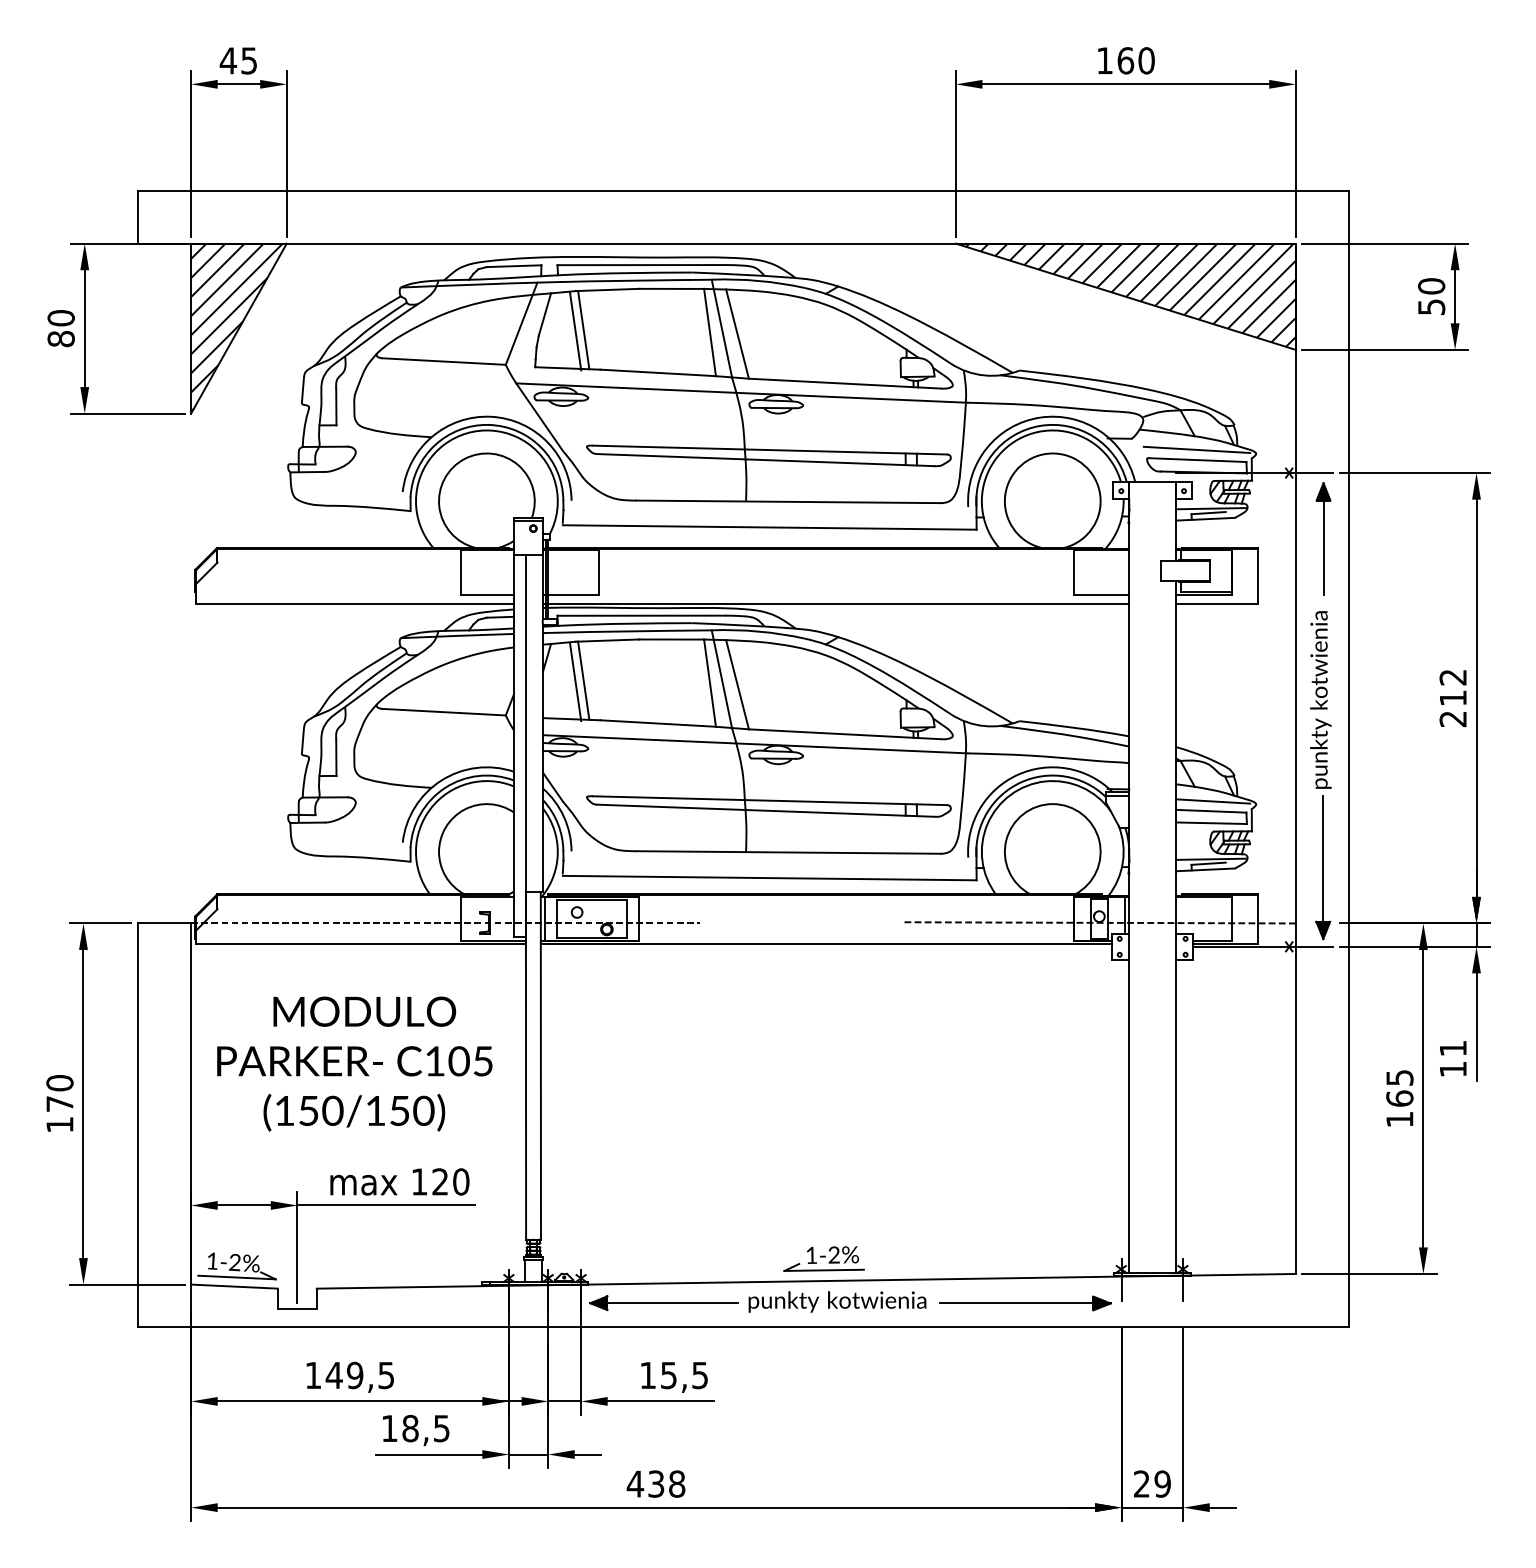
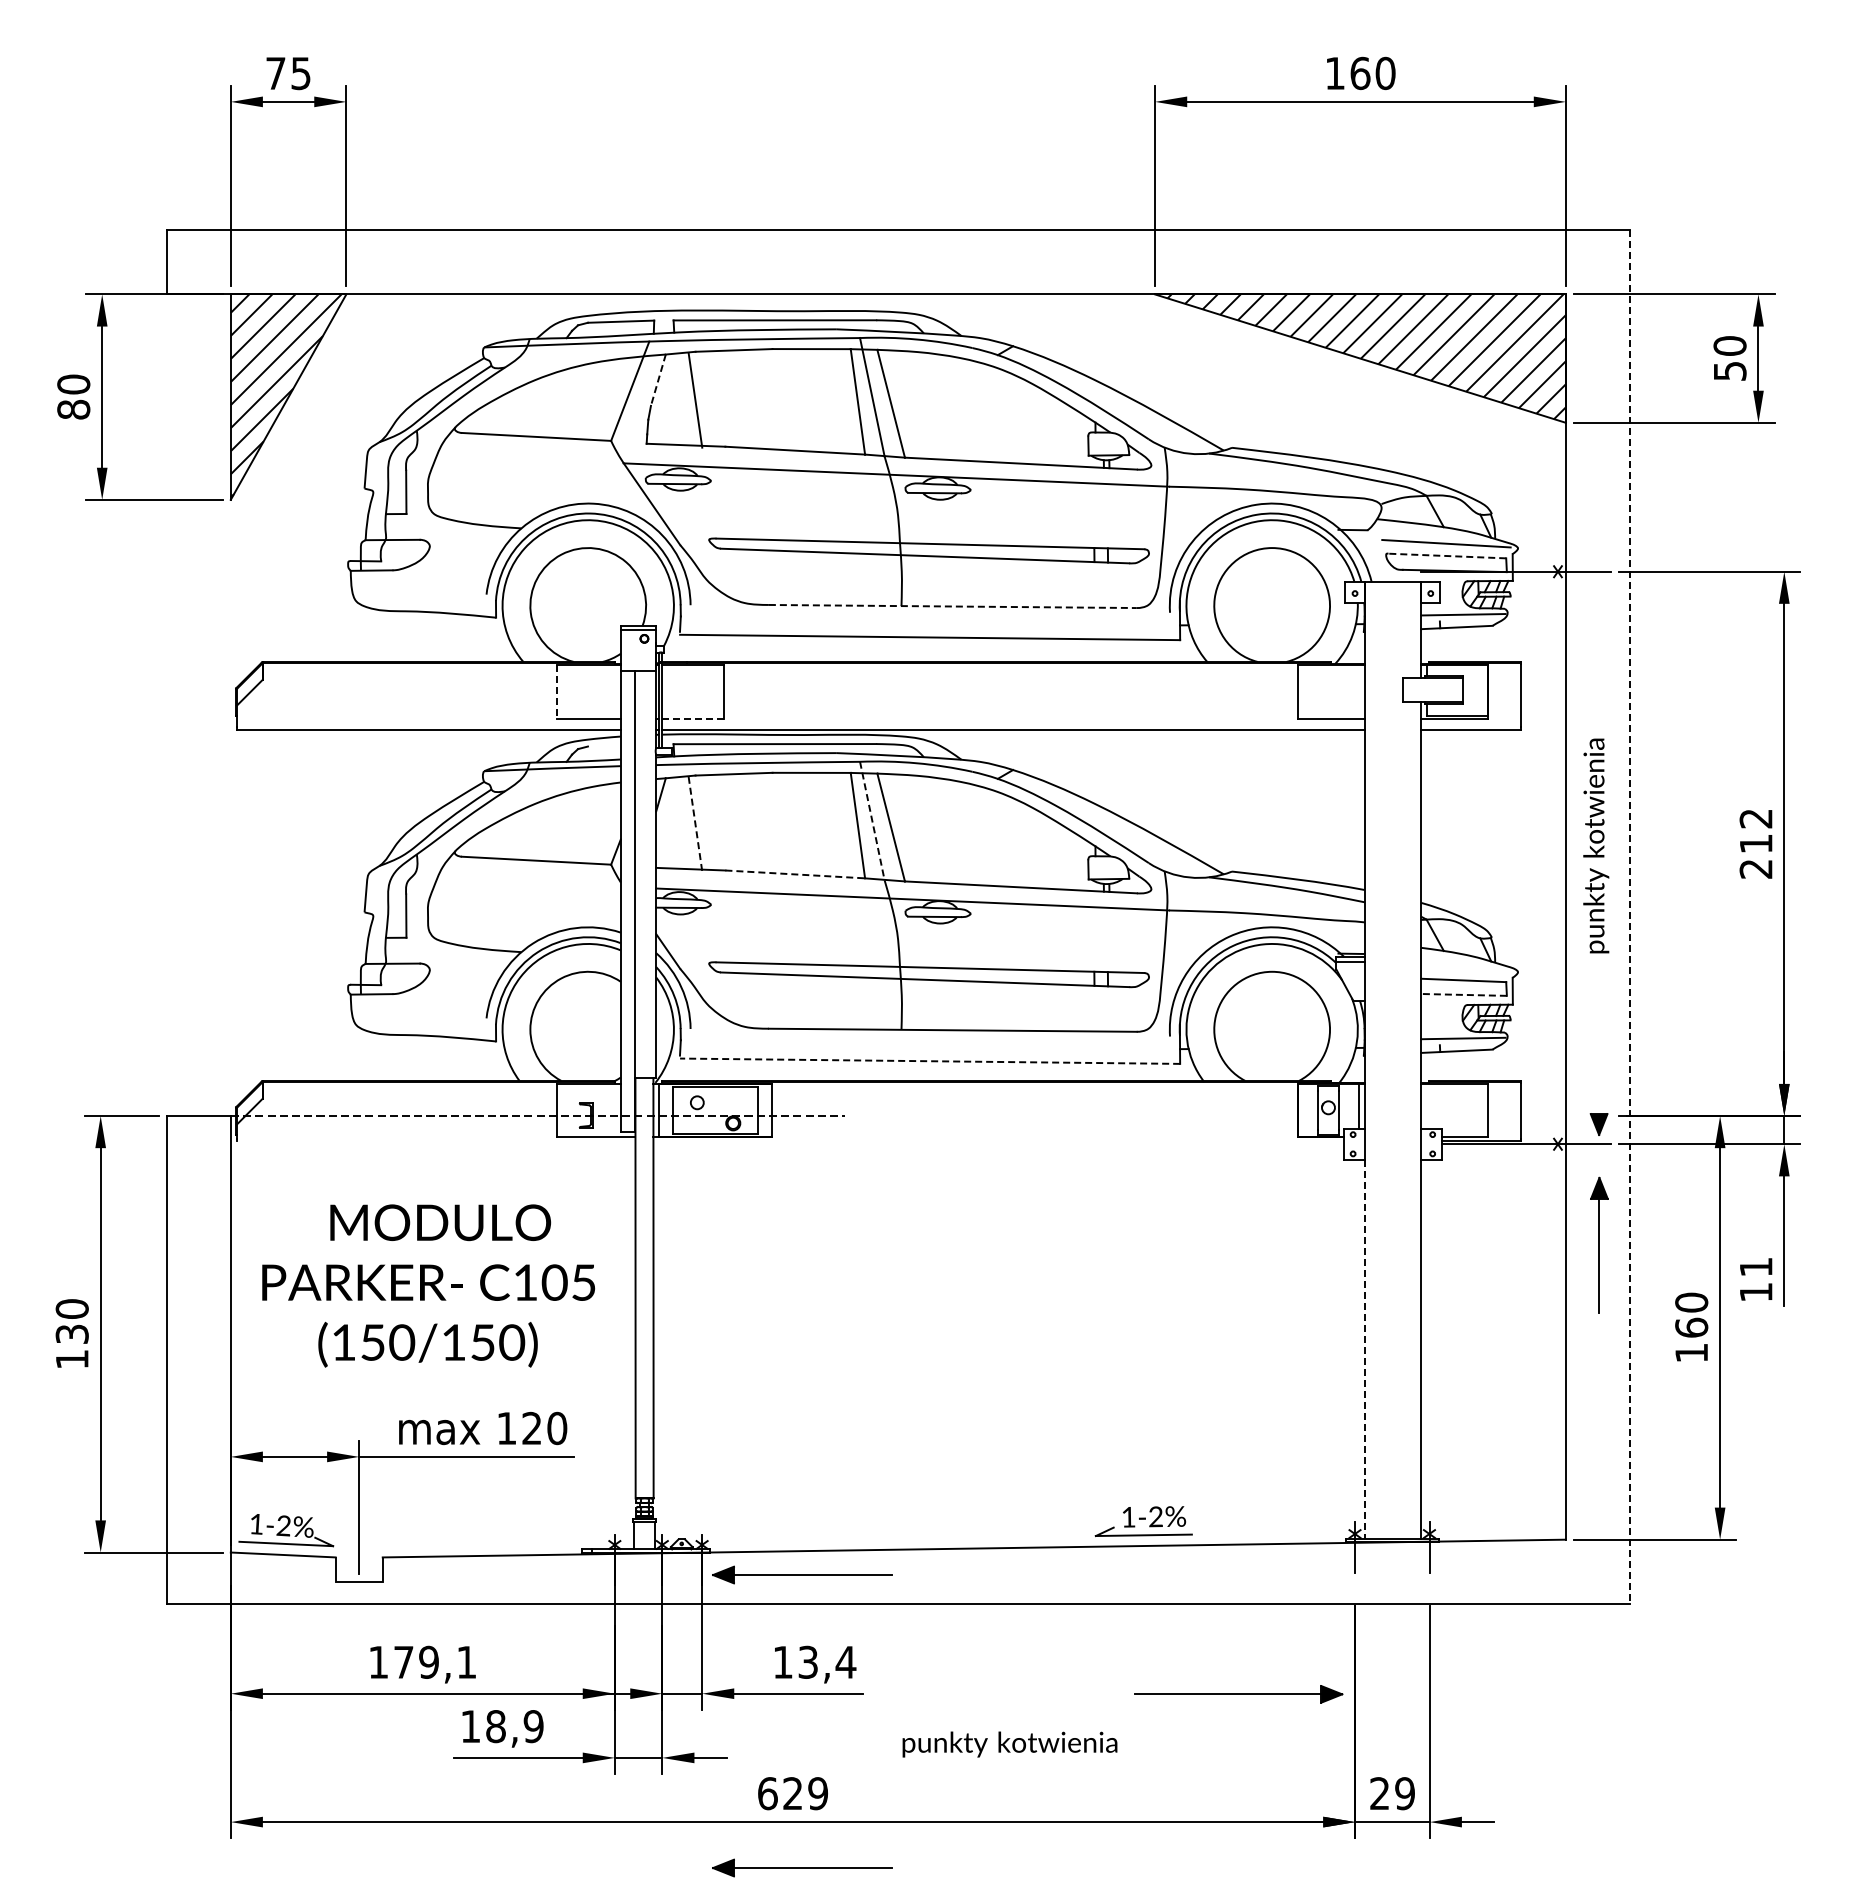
text: (228, 60) -> (275, 73), 45 -> 75
line: (545, 314) -> (658, 380), solid -> dashed
line: (583, 329) -> (705, 398), removed
line: (1197, 460) -> (1447, 556), solid -> dashed
line: (788, 501) -> (952, 606), solid -> dashed
line: (1208, 512) -> (1460, 619), removed
part: (1323, 538) -> (1599, 1244), moved
line: (460, 572) -> (556, 691), solid -> dashed
line: (573, 594) -> (692, 718), solid -> dashed
line: (499, 616) -> (603, 745), removed
line: (722, 679) -> (872, 821), solid -> dashed
line: (583, 680) -> (705, 822), removed
line: (575, 682) -> (695, 824), solid -> dashed
line: (658, 723) -> (795, 874), solid -> dashed
line: (1349, 759) -> (1630, 917), solid -> dashed
line: (1212, 801) -> (1465, 968), removed
line: (1211, 822) -> (1464, 994), solid -> dashed
line: (1323, 859) -> (1599, 1038), removed
line: (1208, 863) -> (1460, 1043), removed
line: (769, 878) -> (929, 1061), solid -> dashed
line: (1100, 923) -> (1329, 1115), removed
line: (360, 944) -> (435, 1141), removed
line: (826, 944) -> (998, 1141), removed
text: (1399, 1077) -> (1691, 1302), 165 -> 160
text: (59, 1103) -> (71, 1333), 170 -> 130
line: (1129, 1116) -> (1364, 1349), solid -> dashed
part: (823, 1258) -> (1143, 1521), moved
text: (837, 1301) -> (1009, 1744), moved
part: (1024, 1303) -> (1238, 1694), moved
text: (684, 1374) -> (827, 1661), 15,5 -> 13,4
text: (359, 1375) -> (434, 1662), 149,5 -> 179,1
text: (441, 1428) -> (533, 1726), 18,5 -> 18,9
text: (655, 1483) -> (792, 1793), 438 -> 629
part: (664, 1545) -> (802, 1867), added

